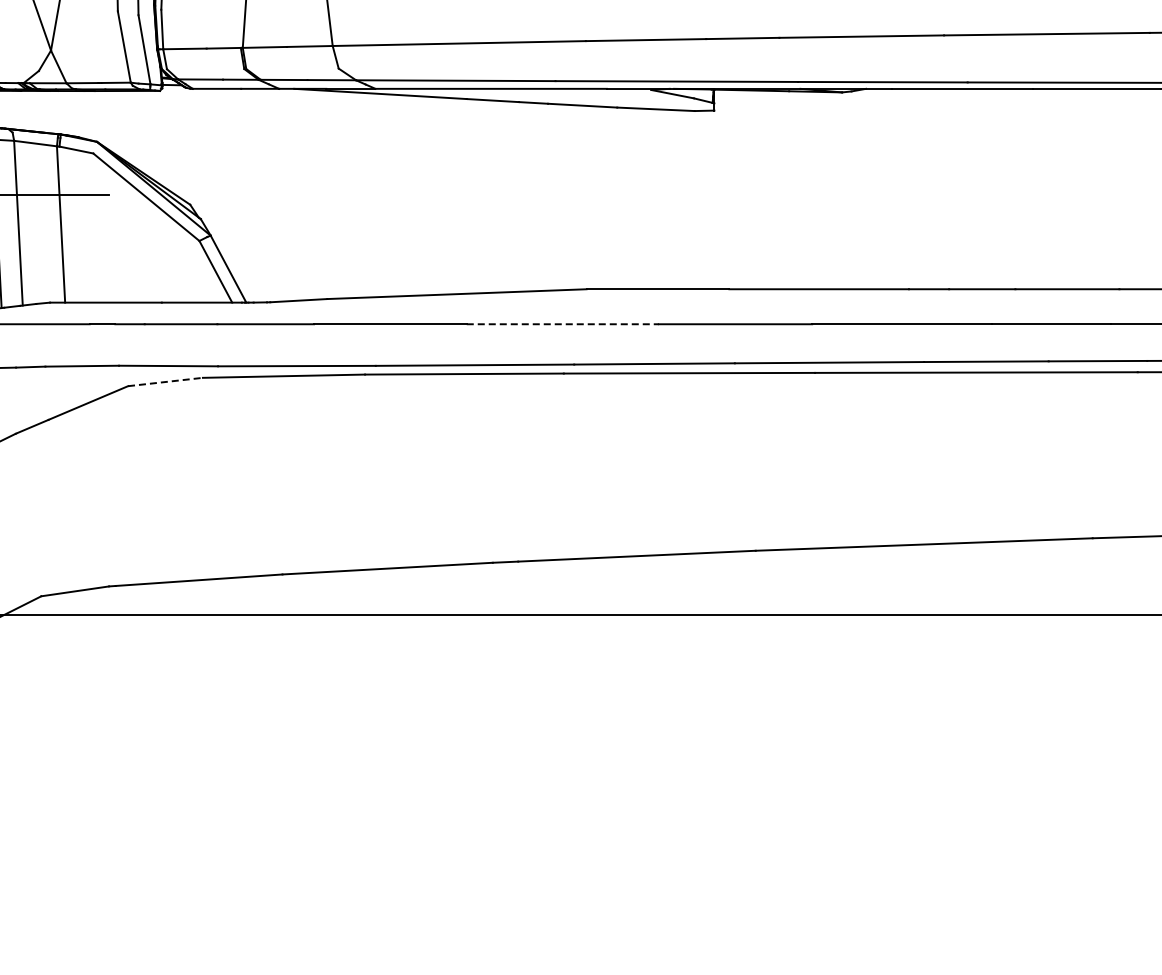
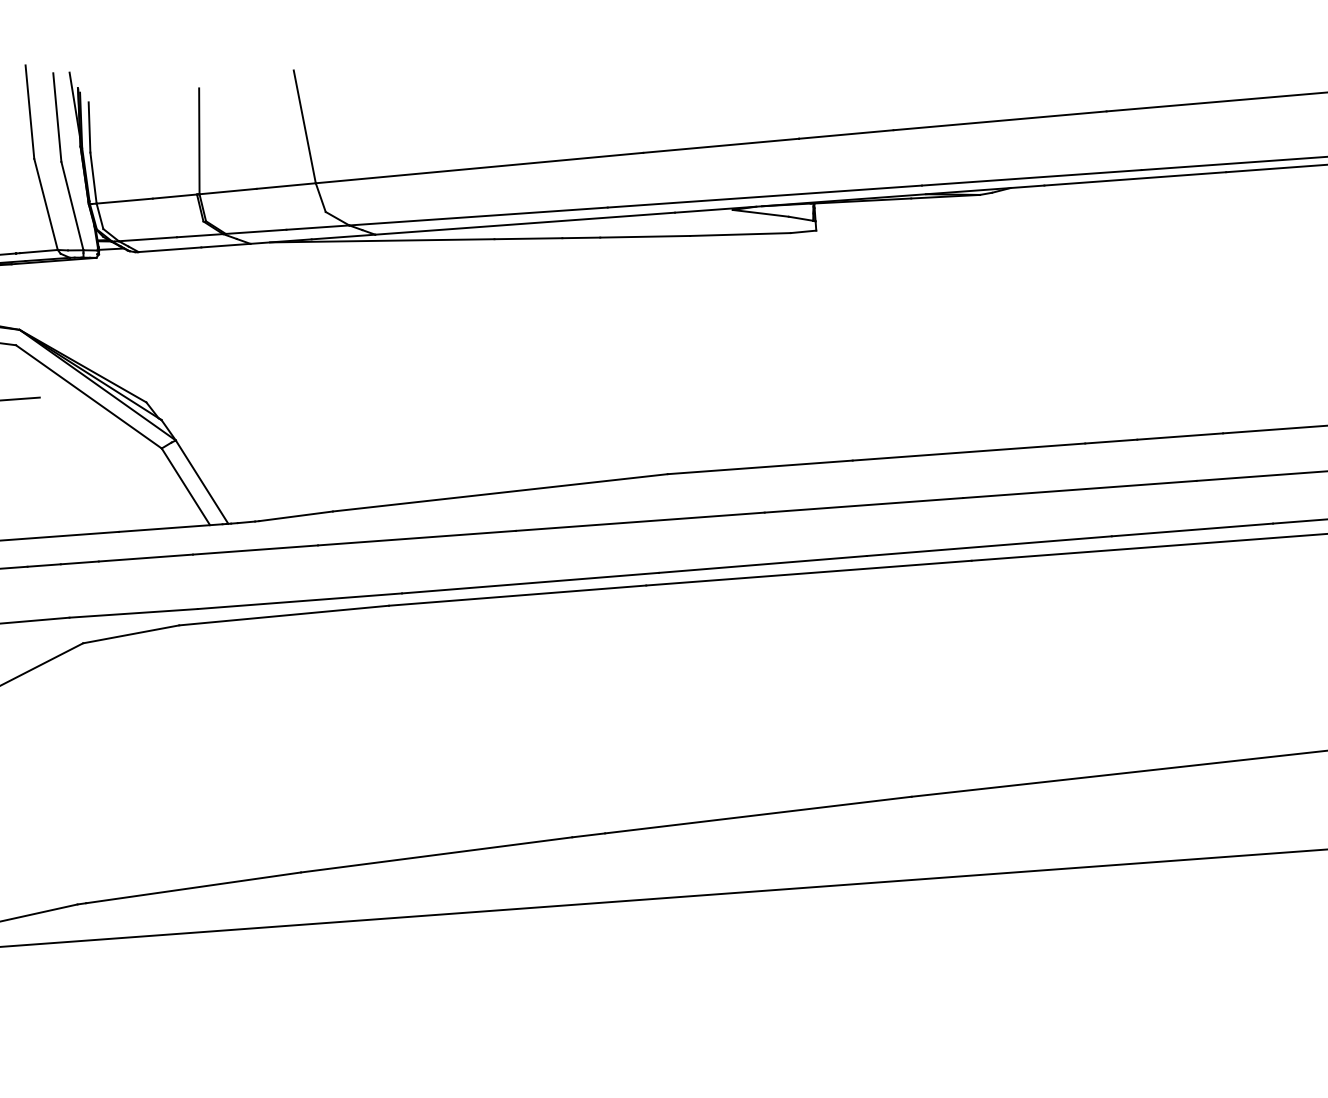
line: (563, 324) -> (641, 522), dashed -> solid
line: (165, 382) -> (131, 634), dashed -> solid

